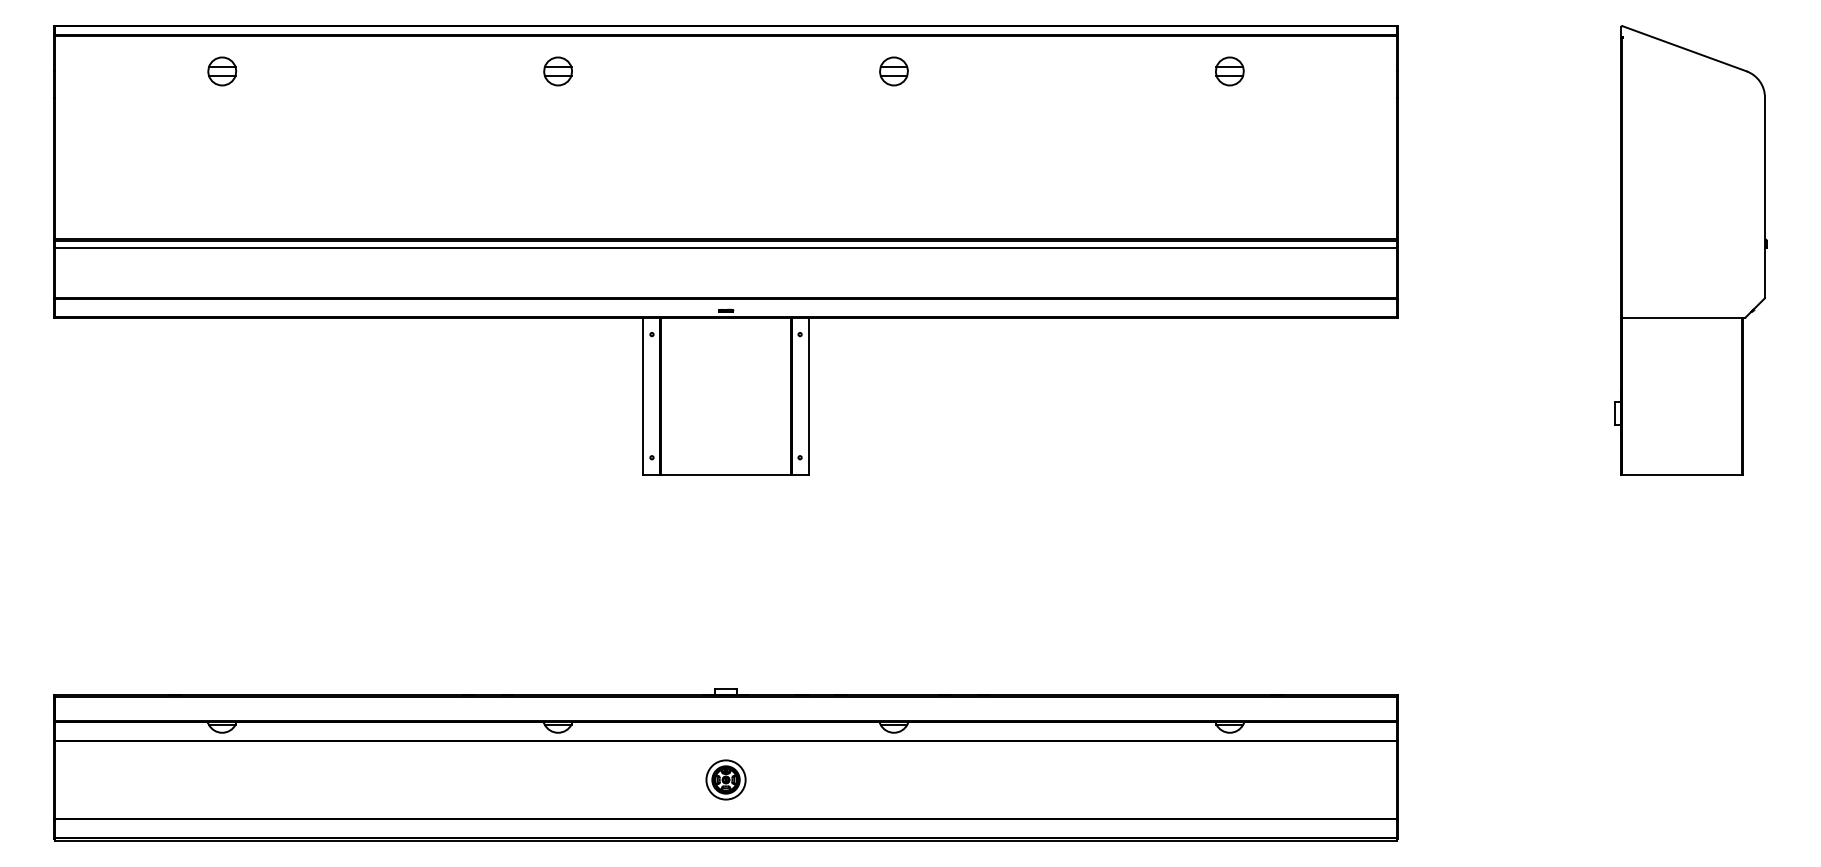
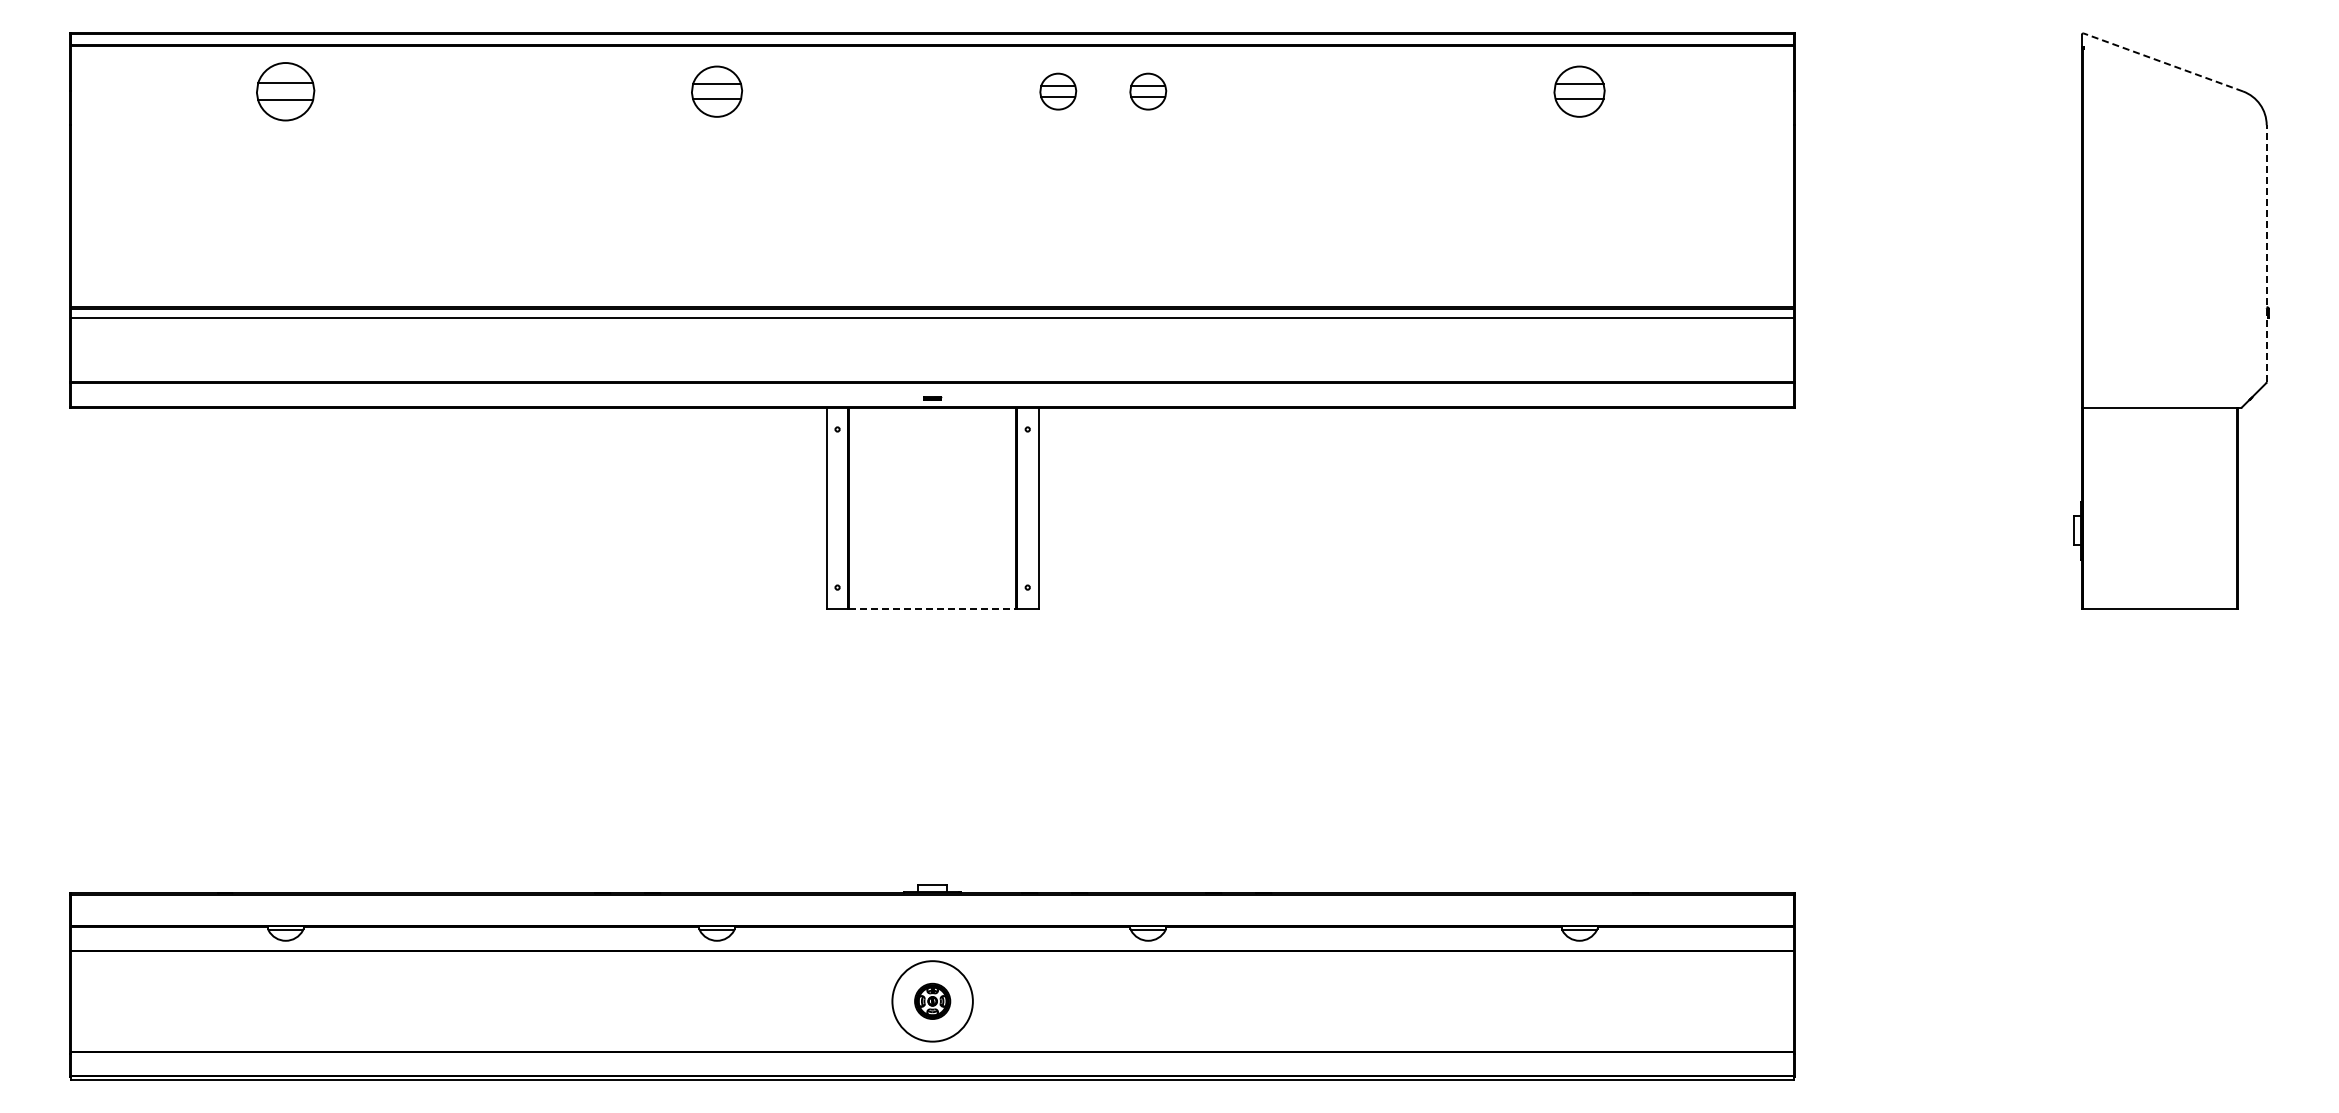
line: (1684, 48) -> (2163, 62), solid -> dashed
part: (222, 71) -> (285, 91), size x1.6
part: (557, 71) -> (716, 91), size x1.4
part: (824, 71) -> (1058, 91), added
part: (1229, 71) -> (1579, 91), size x1.4
line: (1764, 197) -> (2266, 253), solid -> dashed
line: (725, 474) -> (932, 609), solid -> dashed
circle: (725, 780) -> (932, 1001), size x1.6

